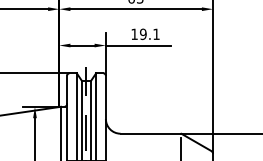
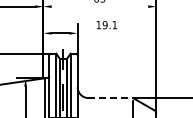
line: (135, 8) -> (99, 6), removed
line: (138, 45) -> (101, 33), removed
line: (151, 134) -> (111, 98), solid -> dashed

